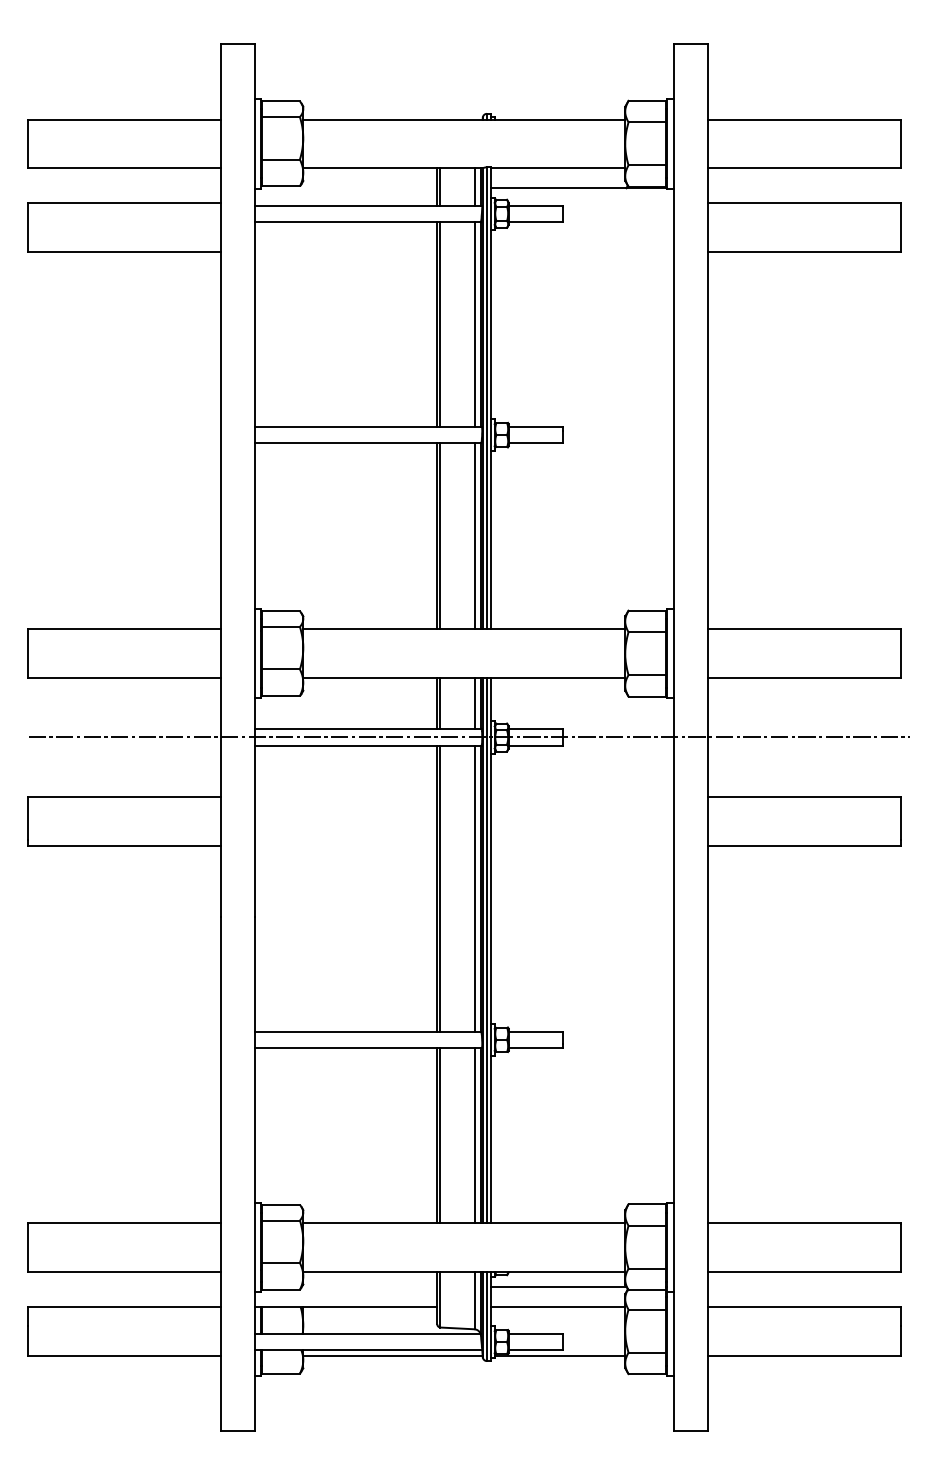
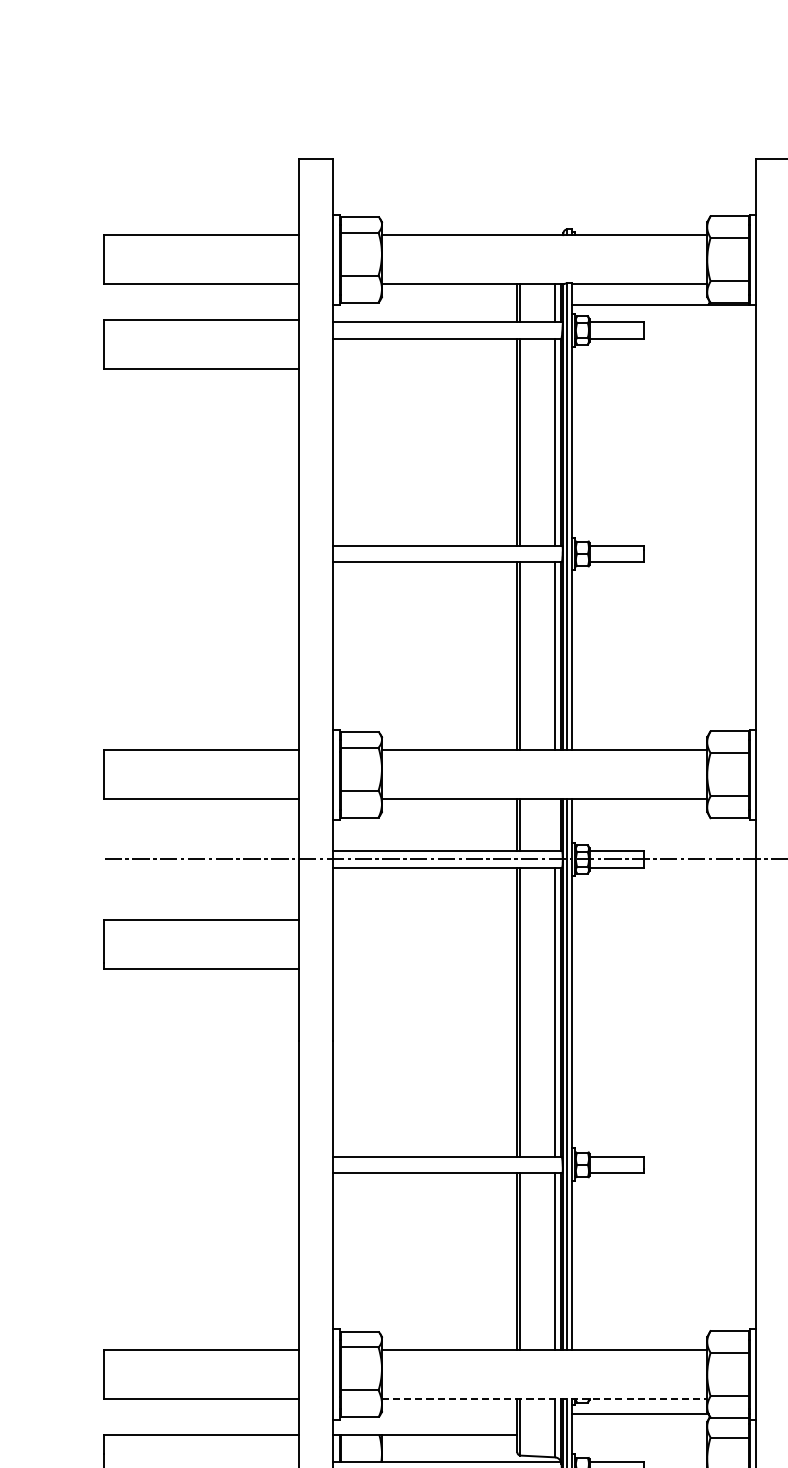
line: (474, 703) -> (554, 825), removed
line: (464, 1271) -> (544, 1398), solid -> dashed
line: (558, 1306) -> (639, 1434), removed

